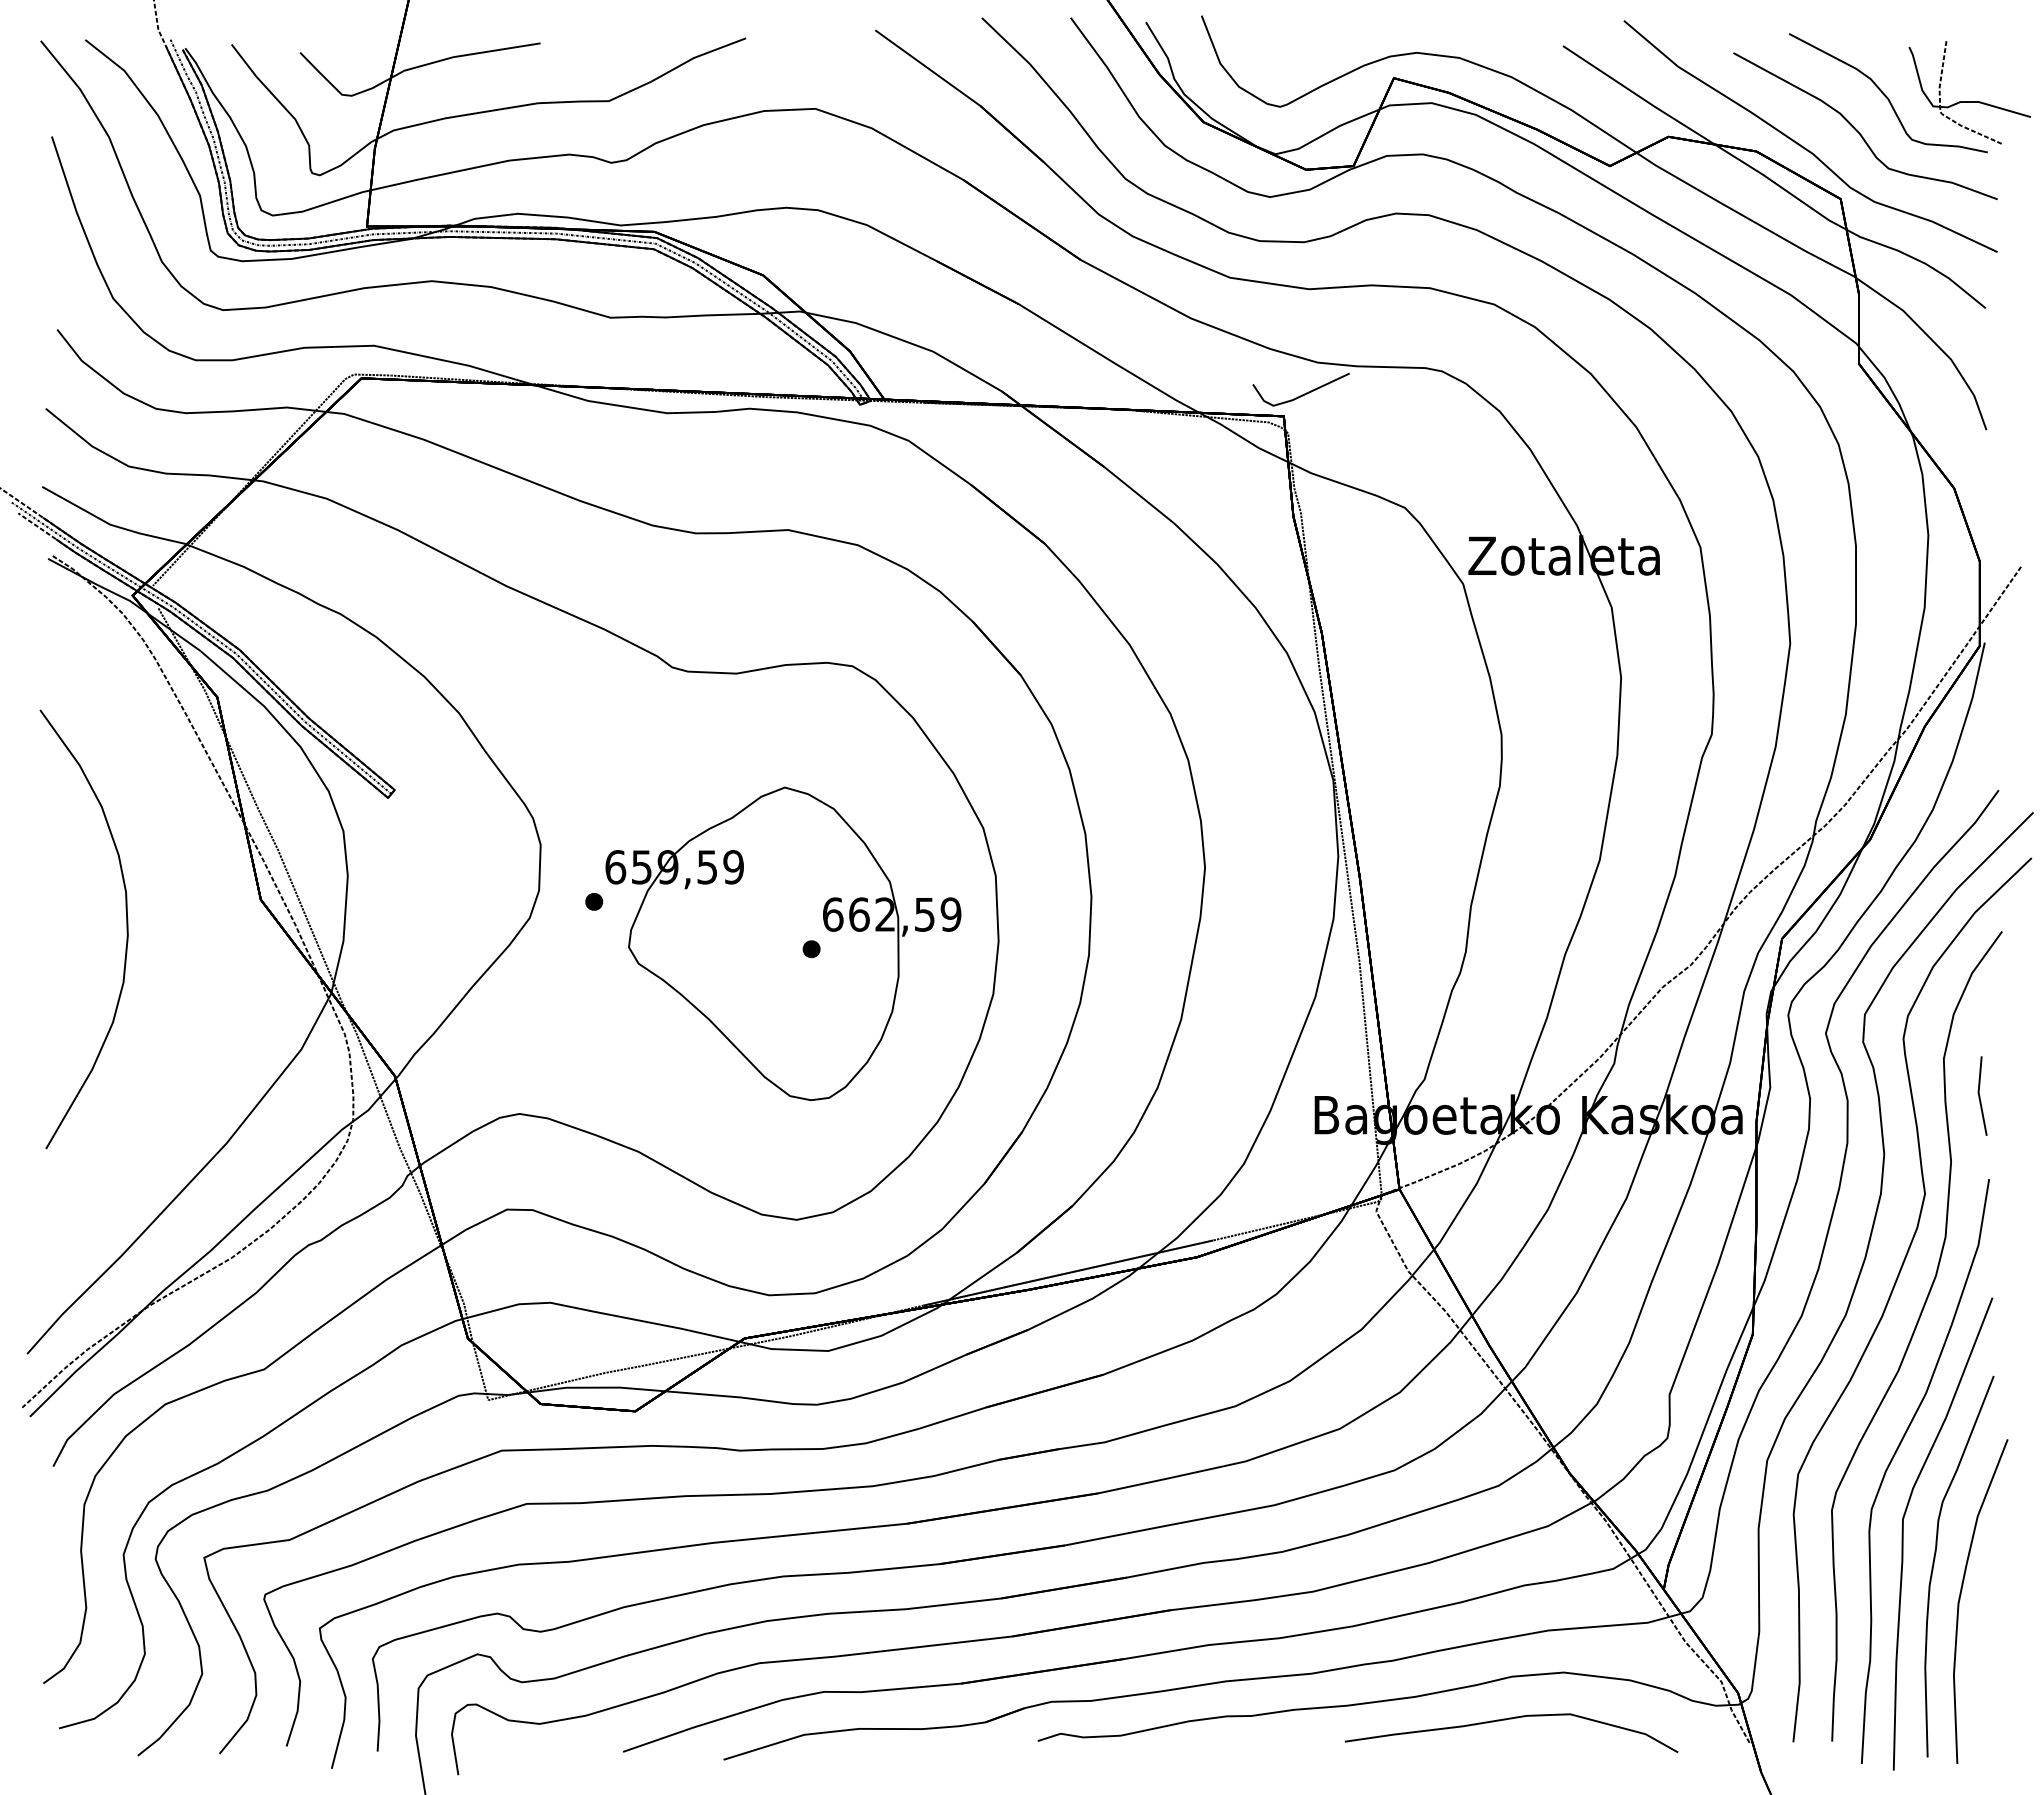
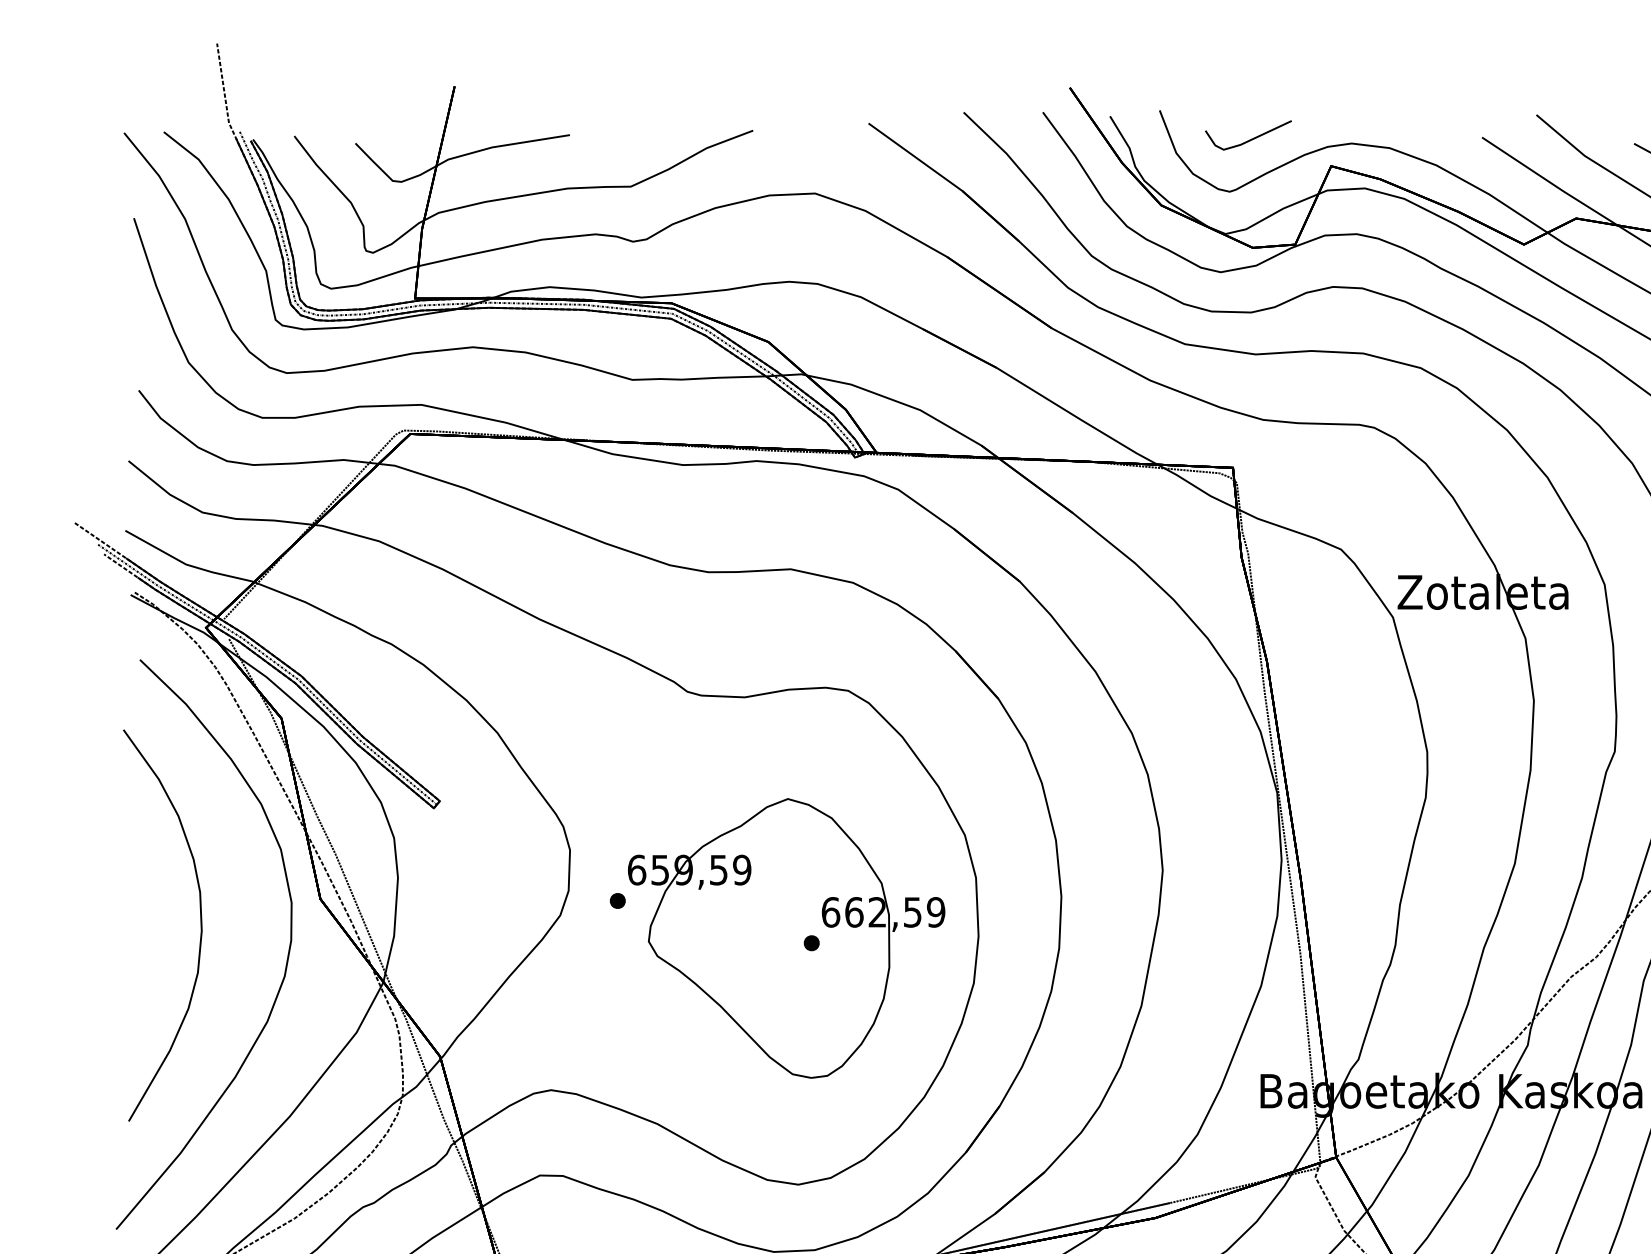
line: (1302, 394) -> (1249, 139), moved
curve: (222, 970) -> (286, 962), added

